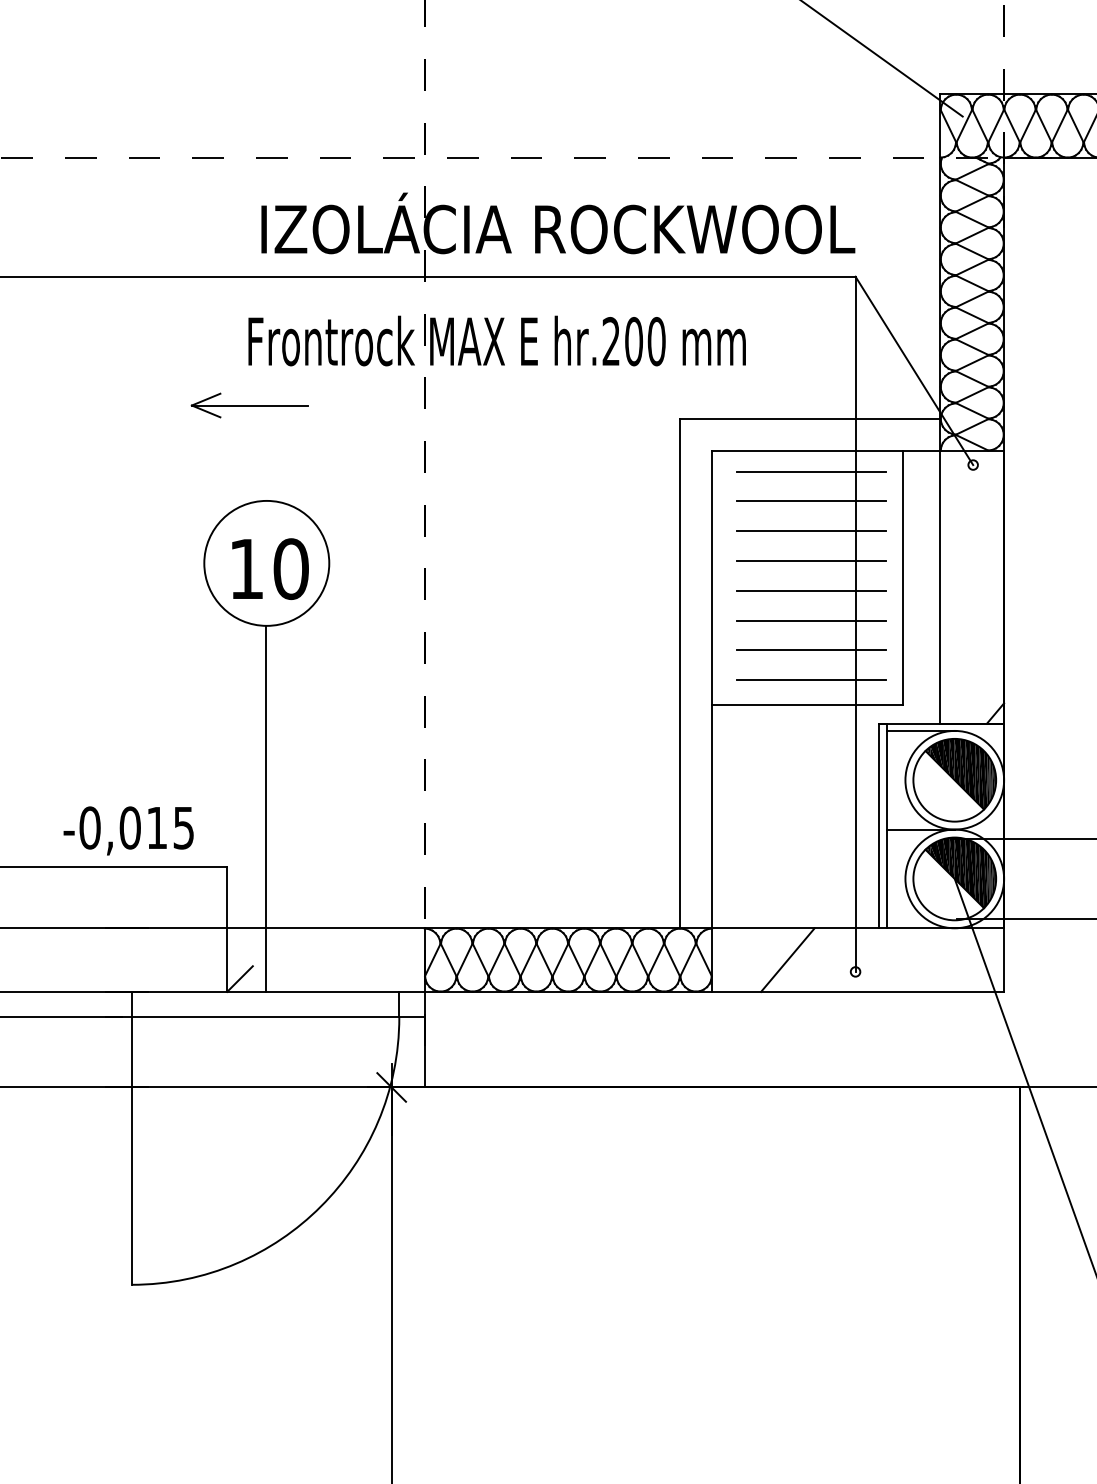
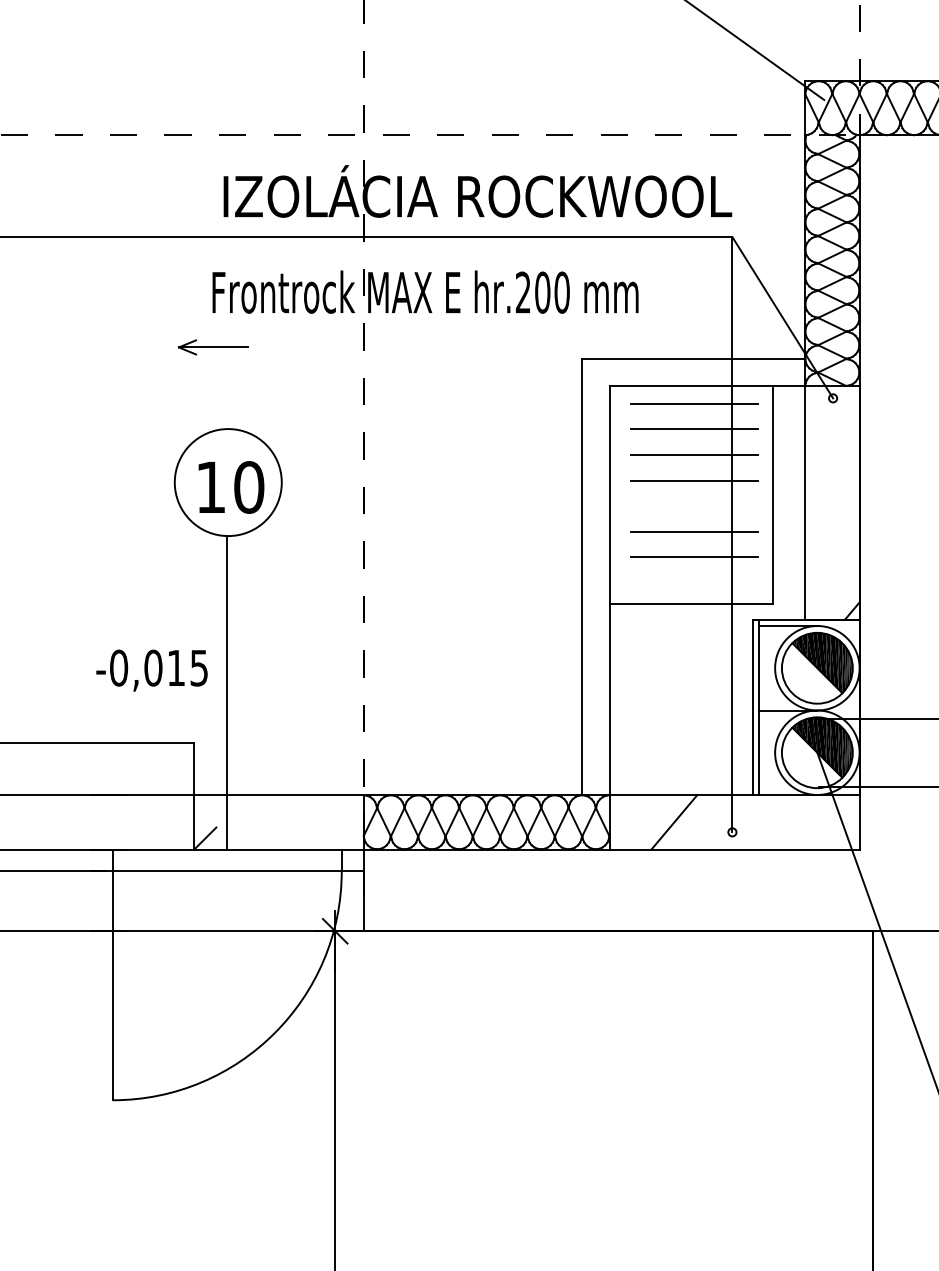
part: (249, 405) -> (213, 347), size x0.7
line: (811, 591) -> (694, 506), removed
line: (811, 680) -> (694, 582), removed
text: (128, 830) -> (151, 670), moved

